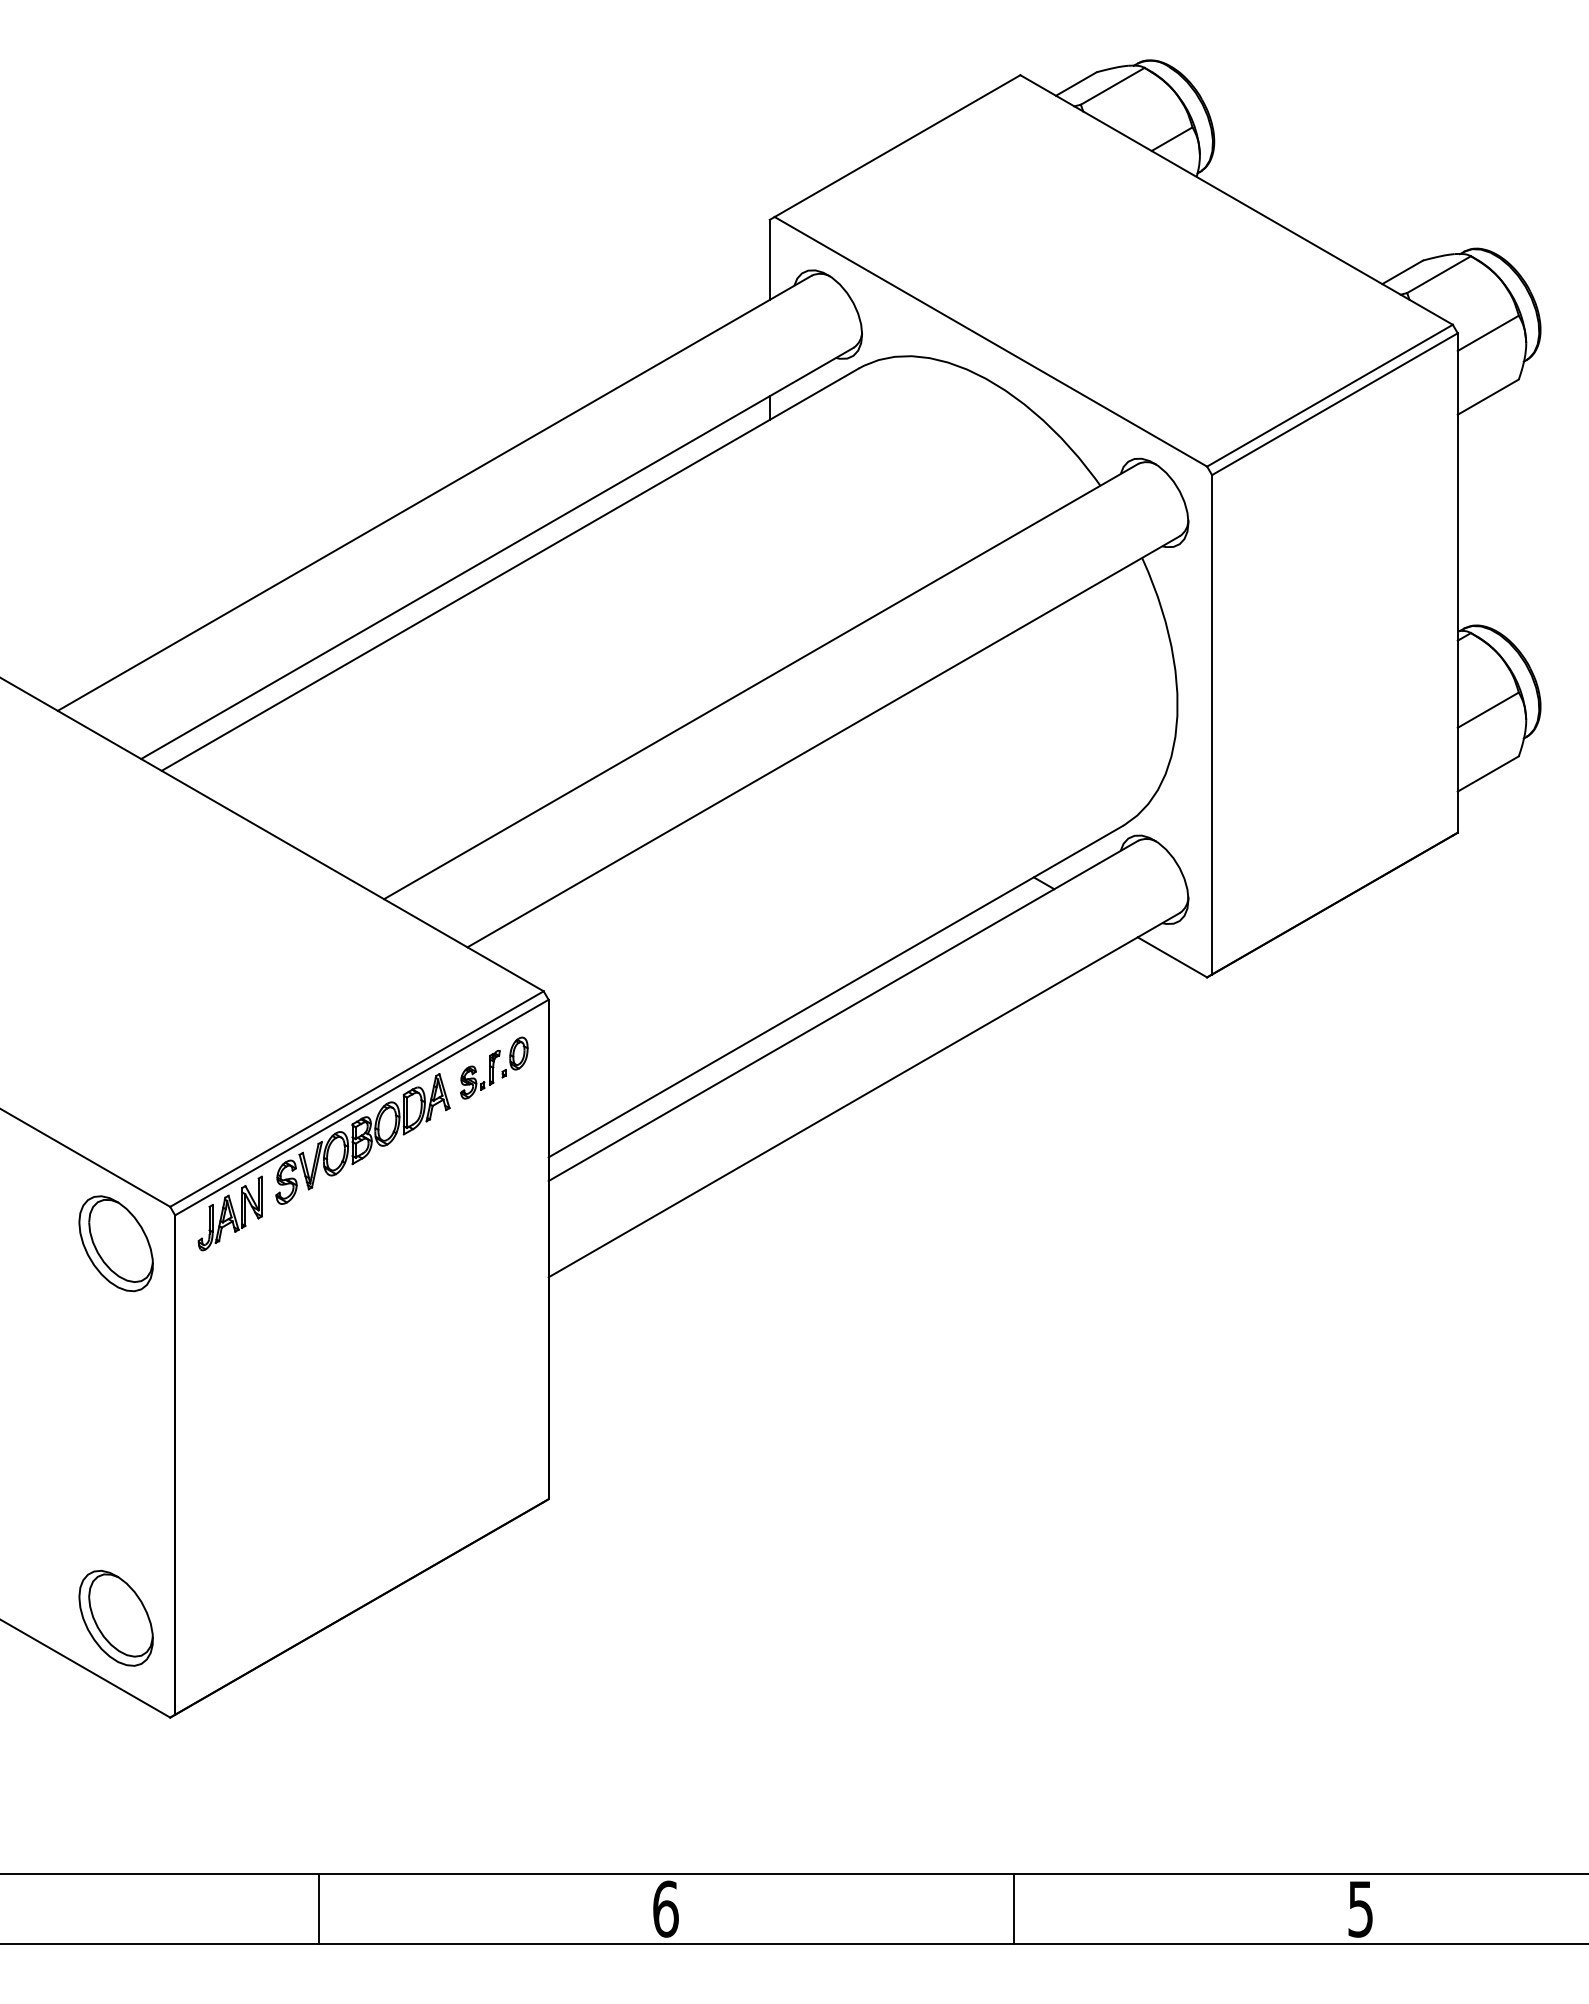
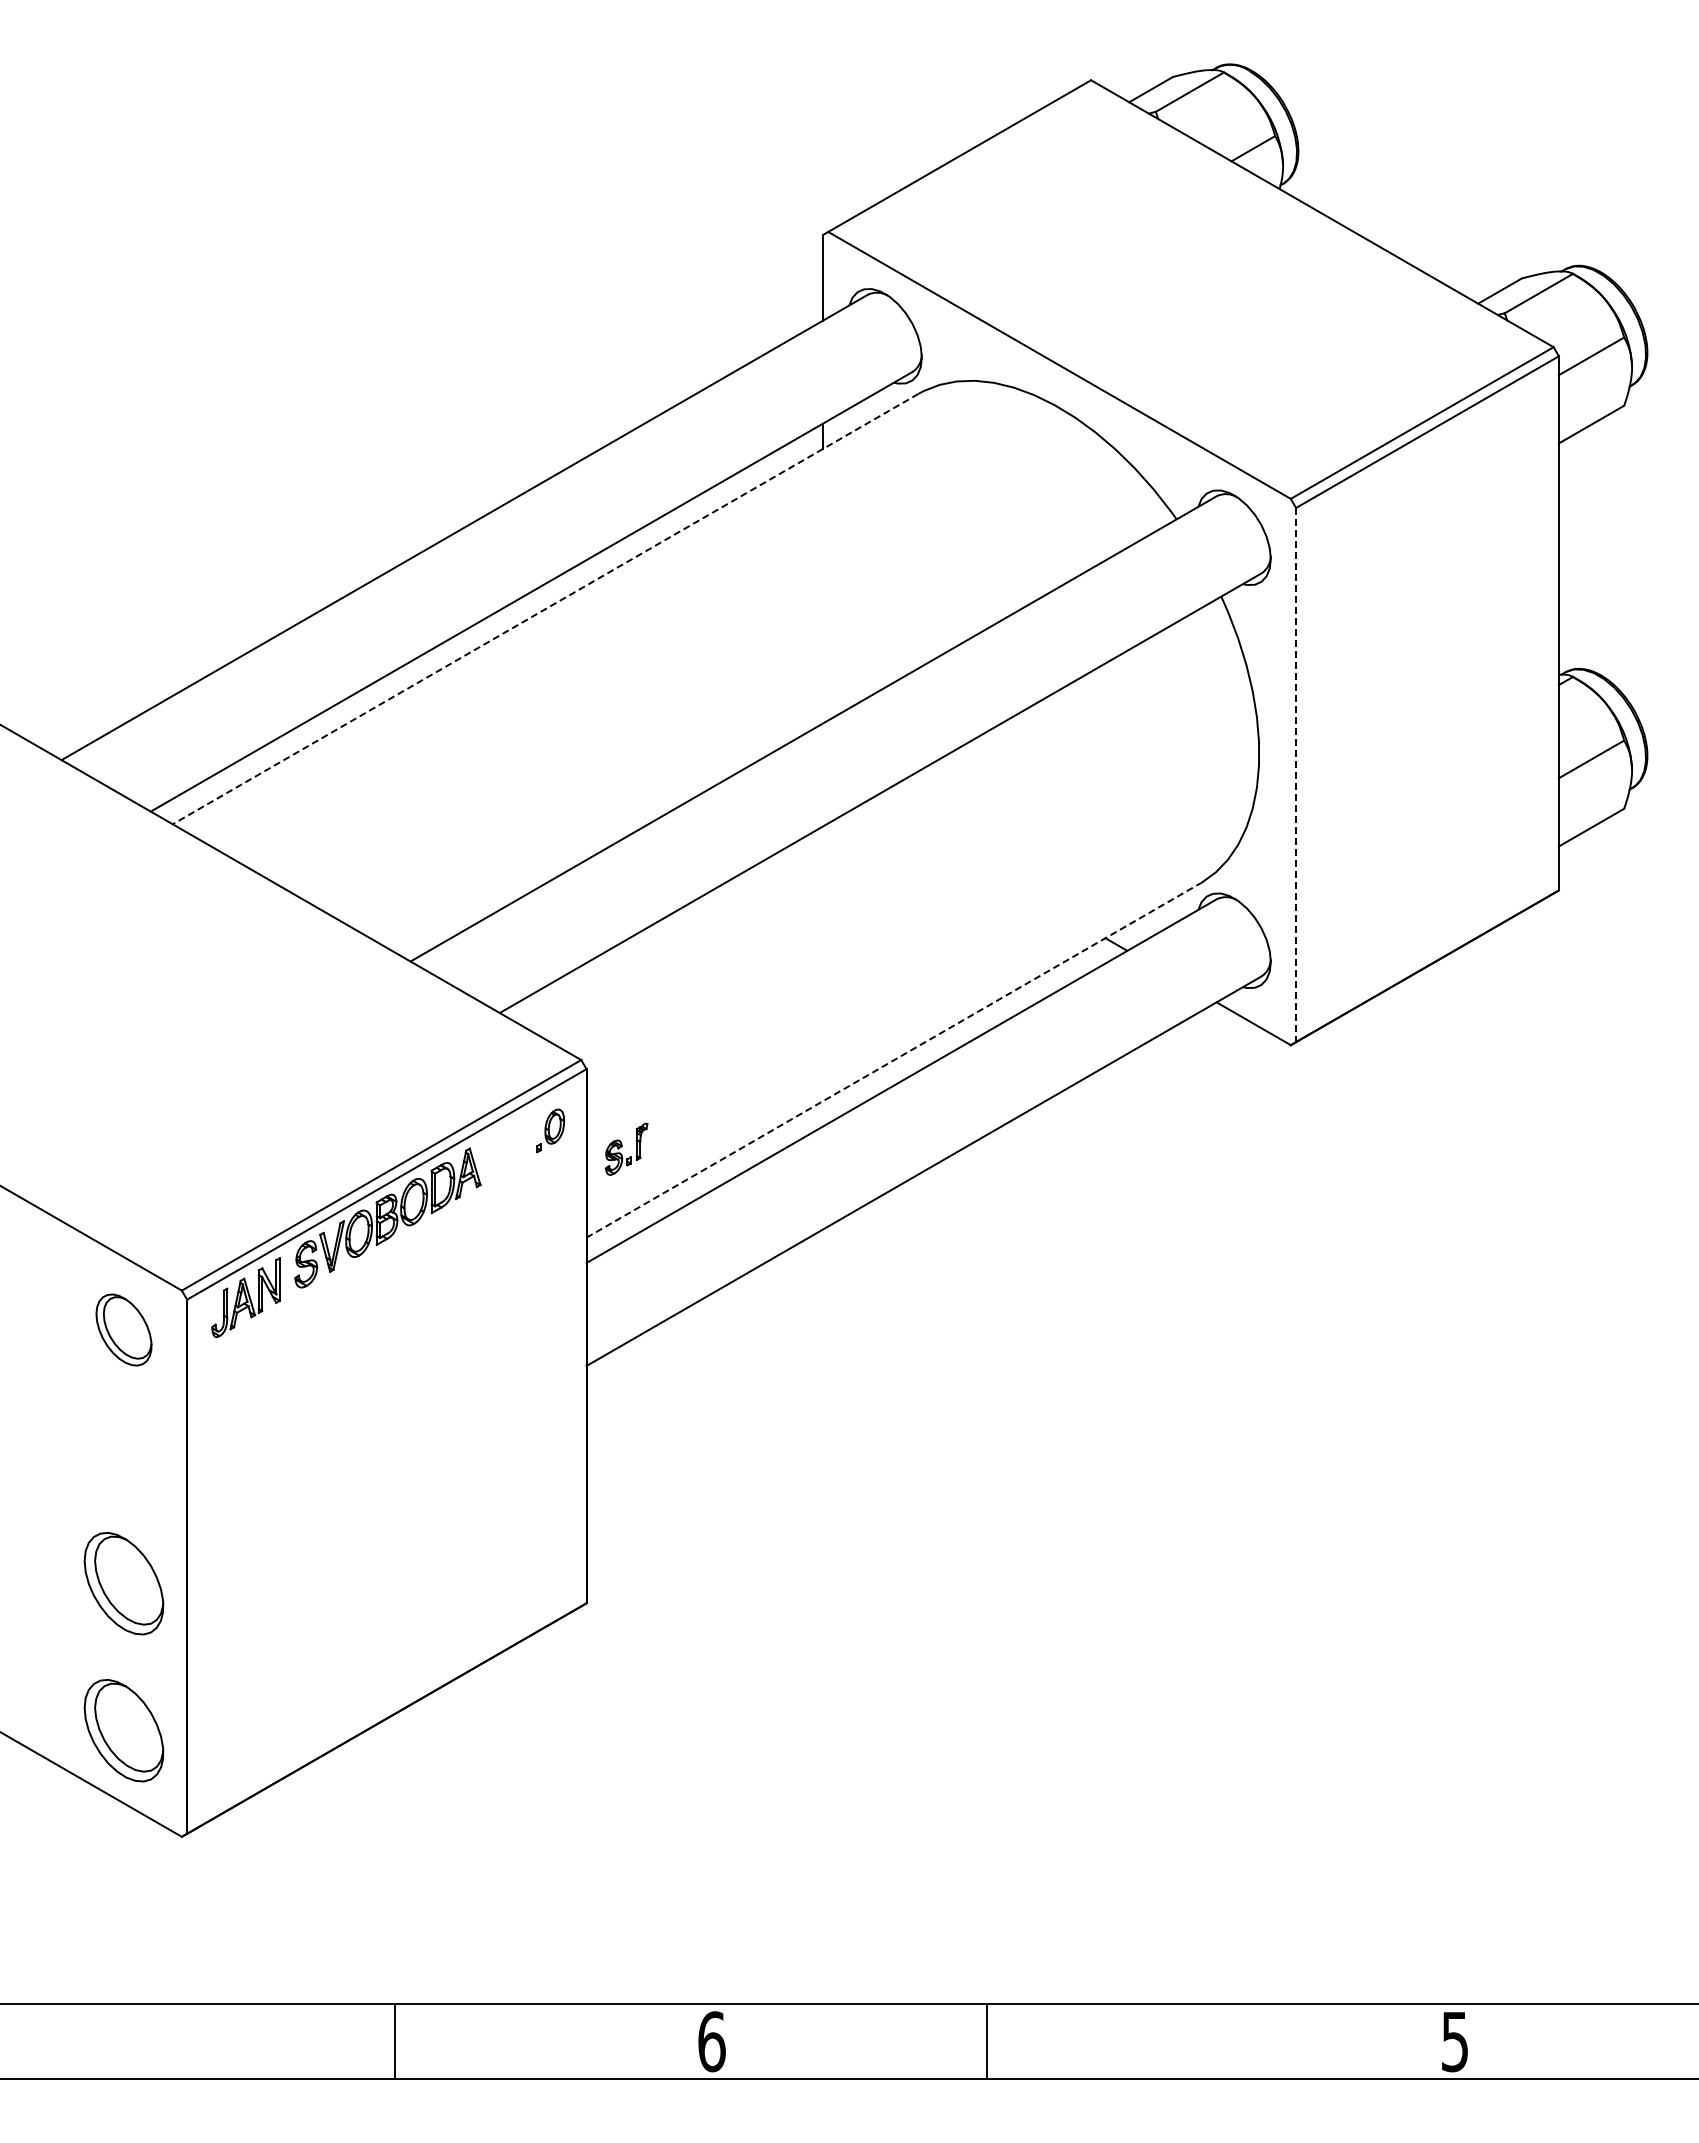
line: (510, 570) -> (545, 609), solid -> dashed
line: (1212, 725) -> (1296, 775), solid -> dashed
line: (835, 991) -> (893, 1060), solid -> dashed
part: (480, 1073) -> (626, 1148), moved
part: (115, 1243) -> (123, 1329), size x0.7
part: (115, 1480) -> (123, 1583), added
line: (318, 1908) -> (394, 2041), moved
line: (1014, 1908) -> (987, 2041), moved

